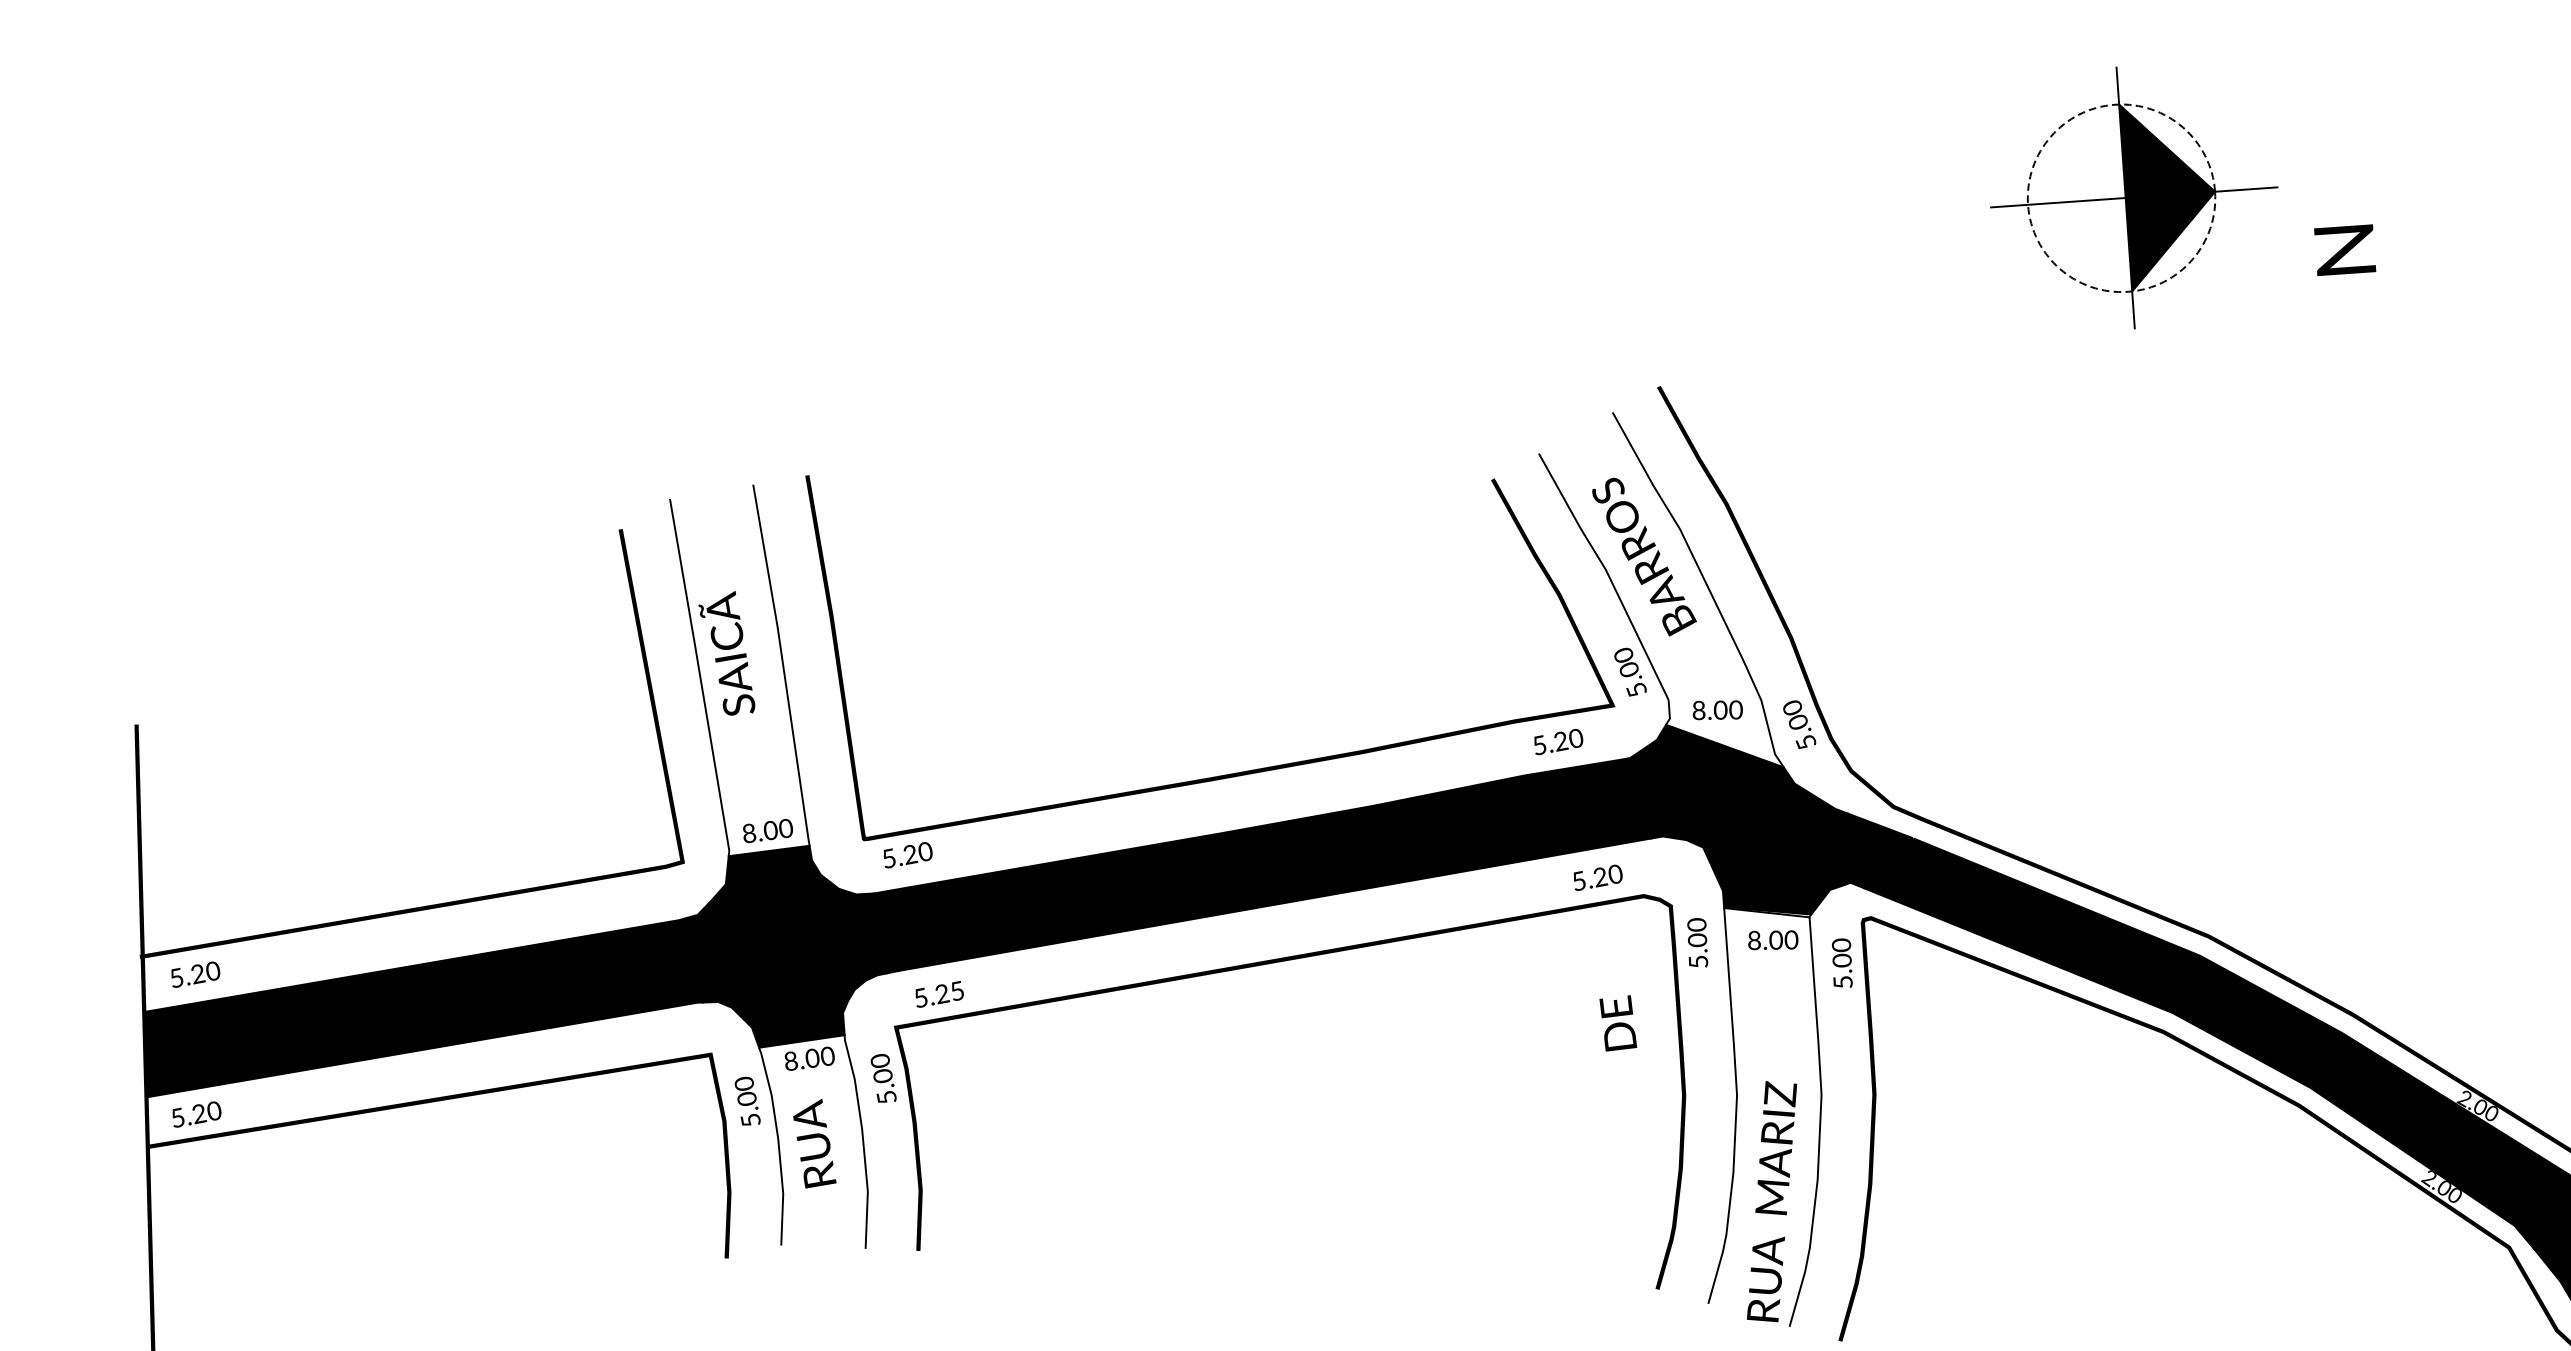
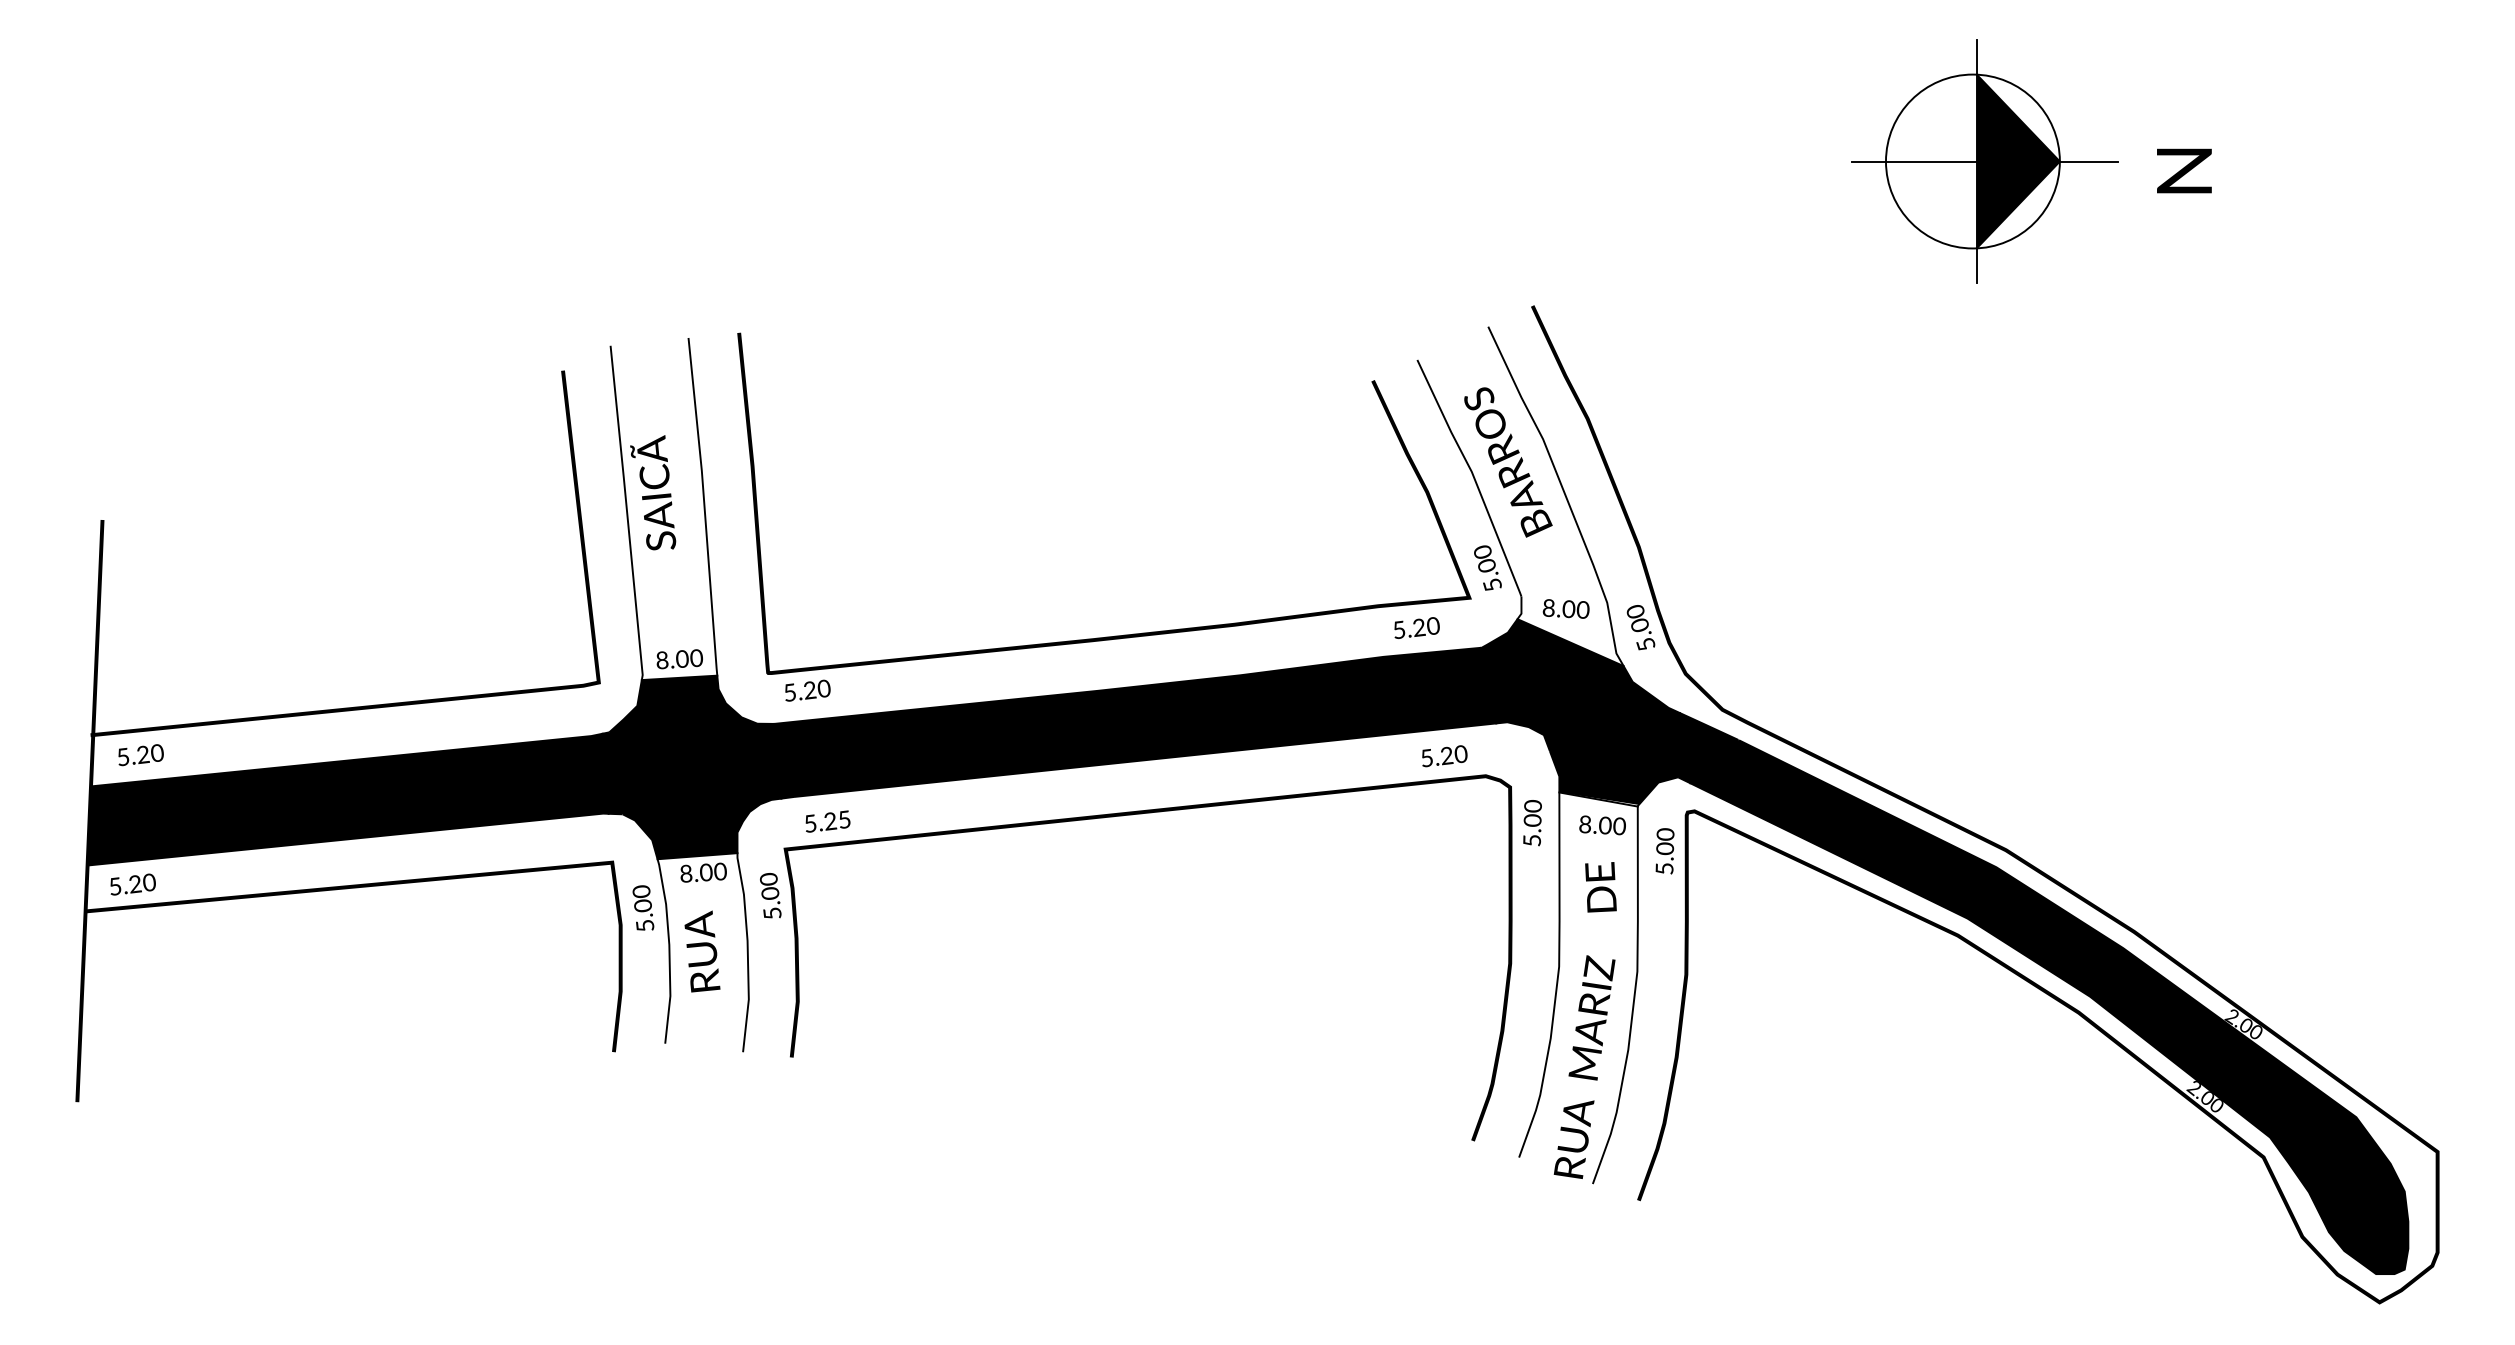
circle: (2121, 198) -> (1972, 161), dashed -> solid
text: (2345, 249) -> (2184, 170), moved
text: (1617, 1023) -> (1600, 887), moved

